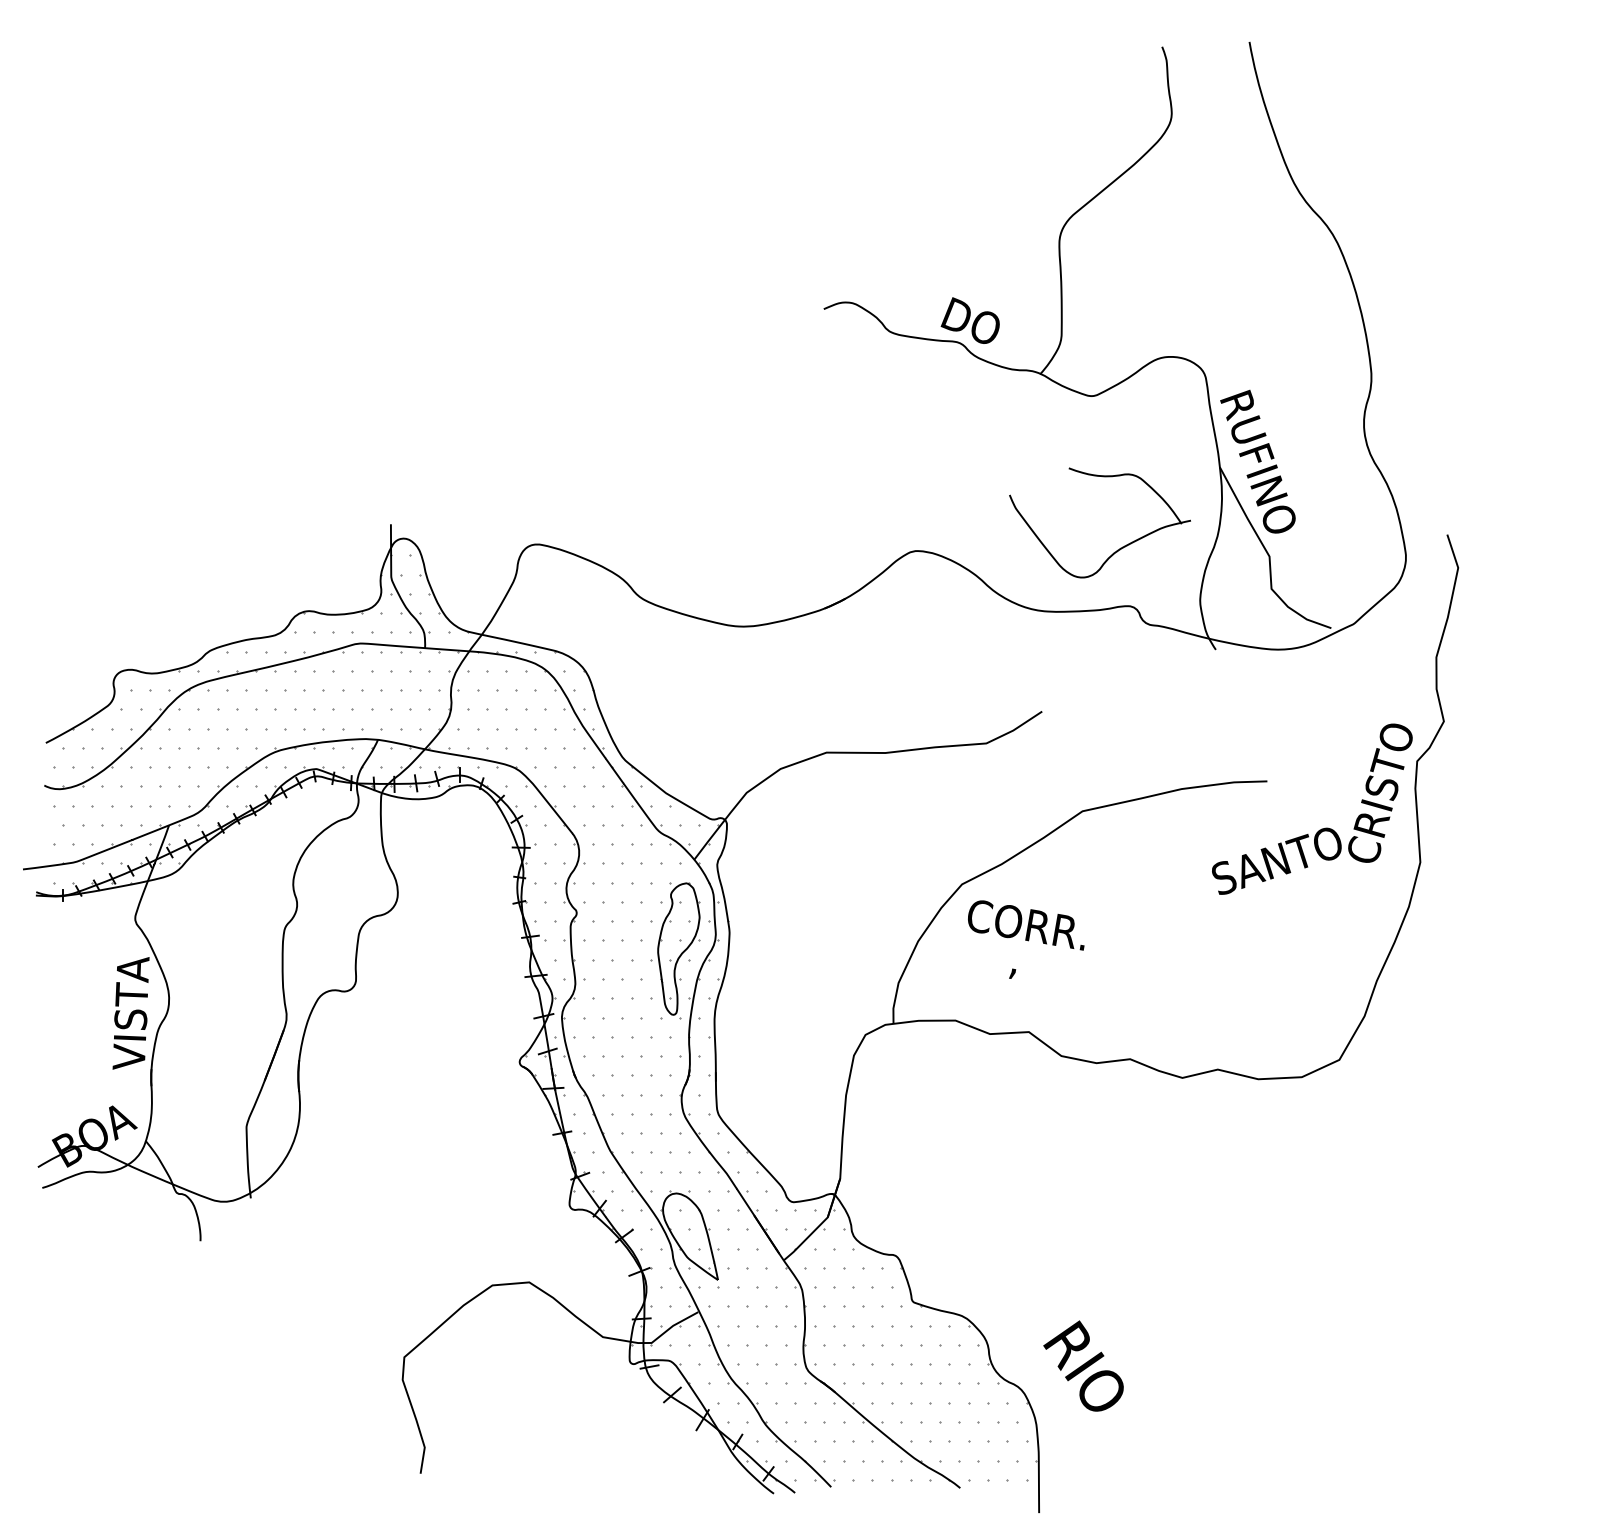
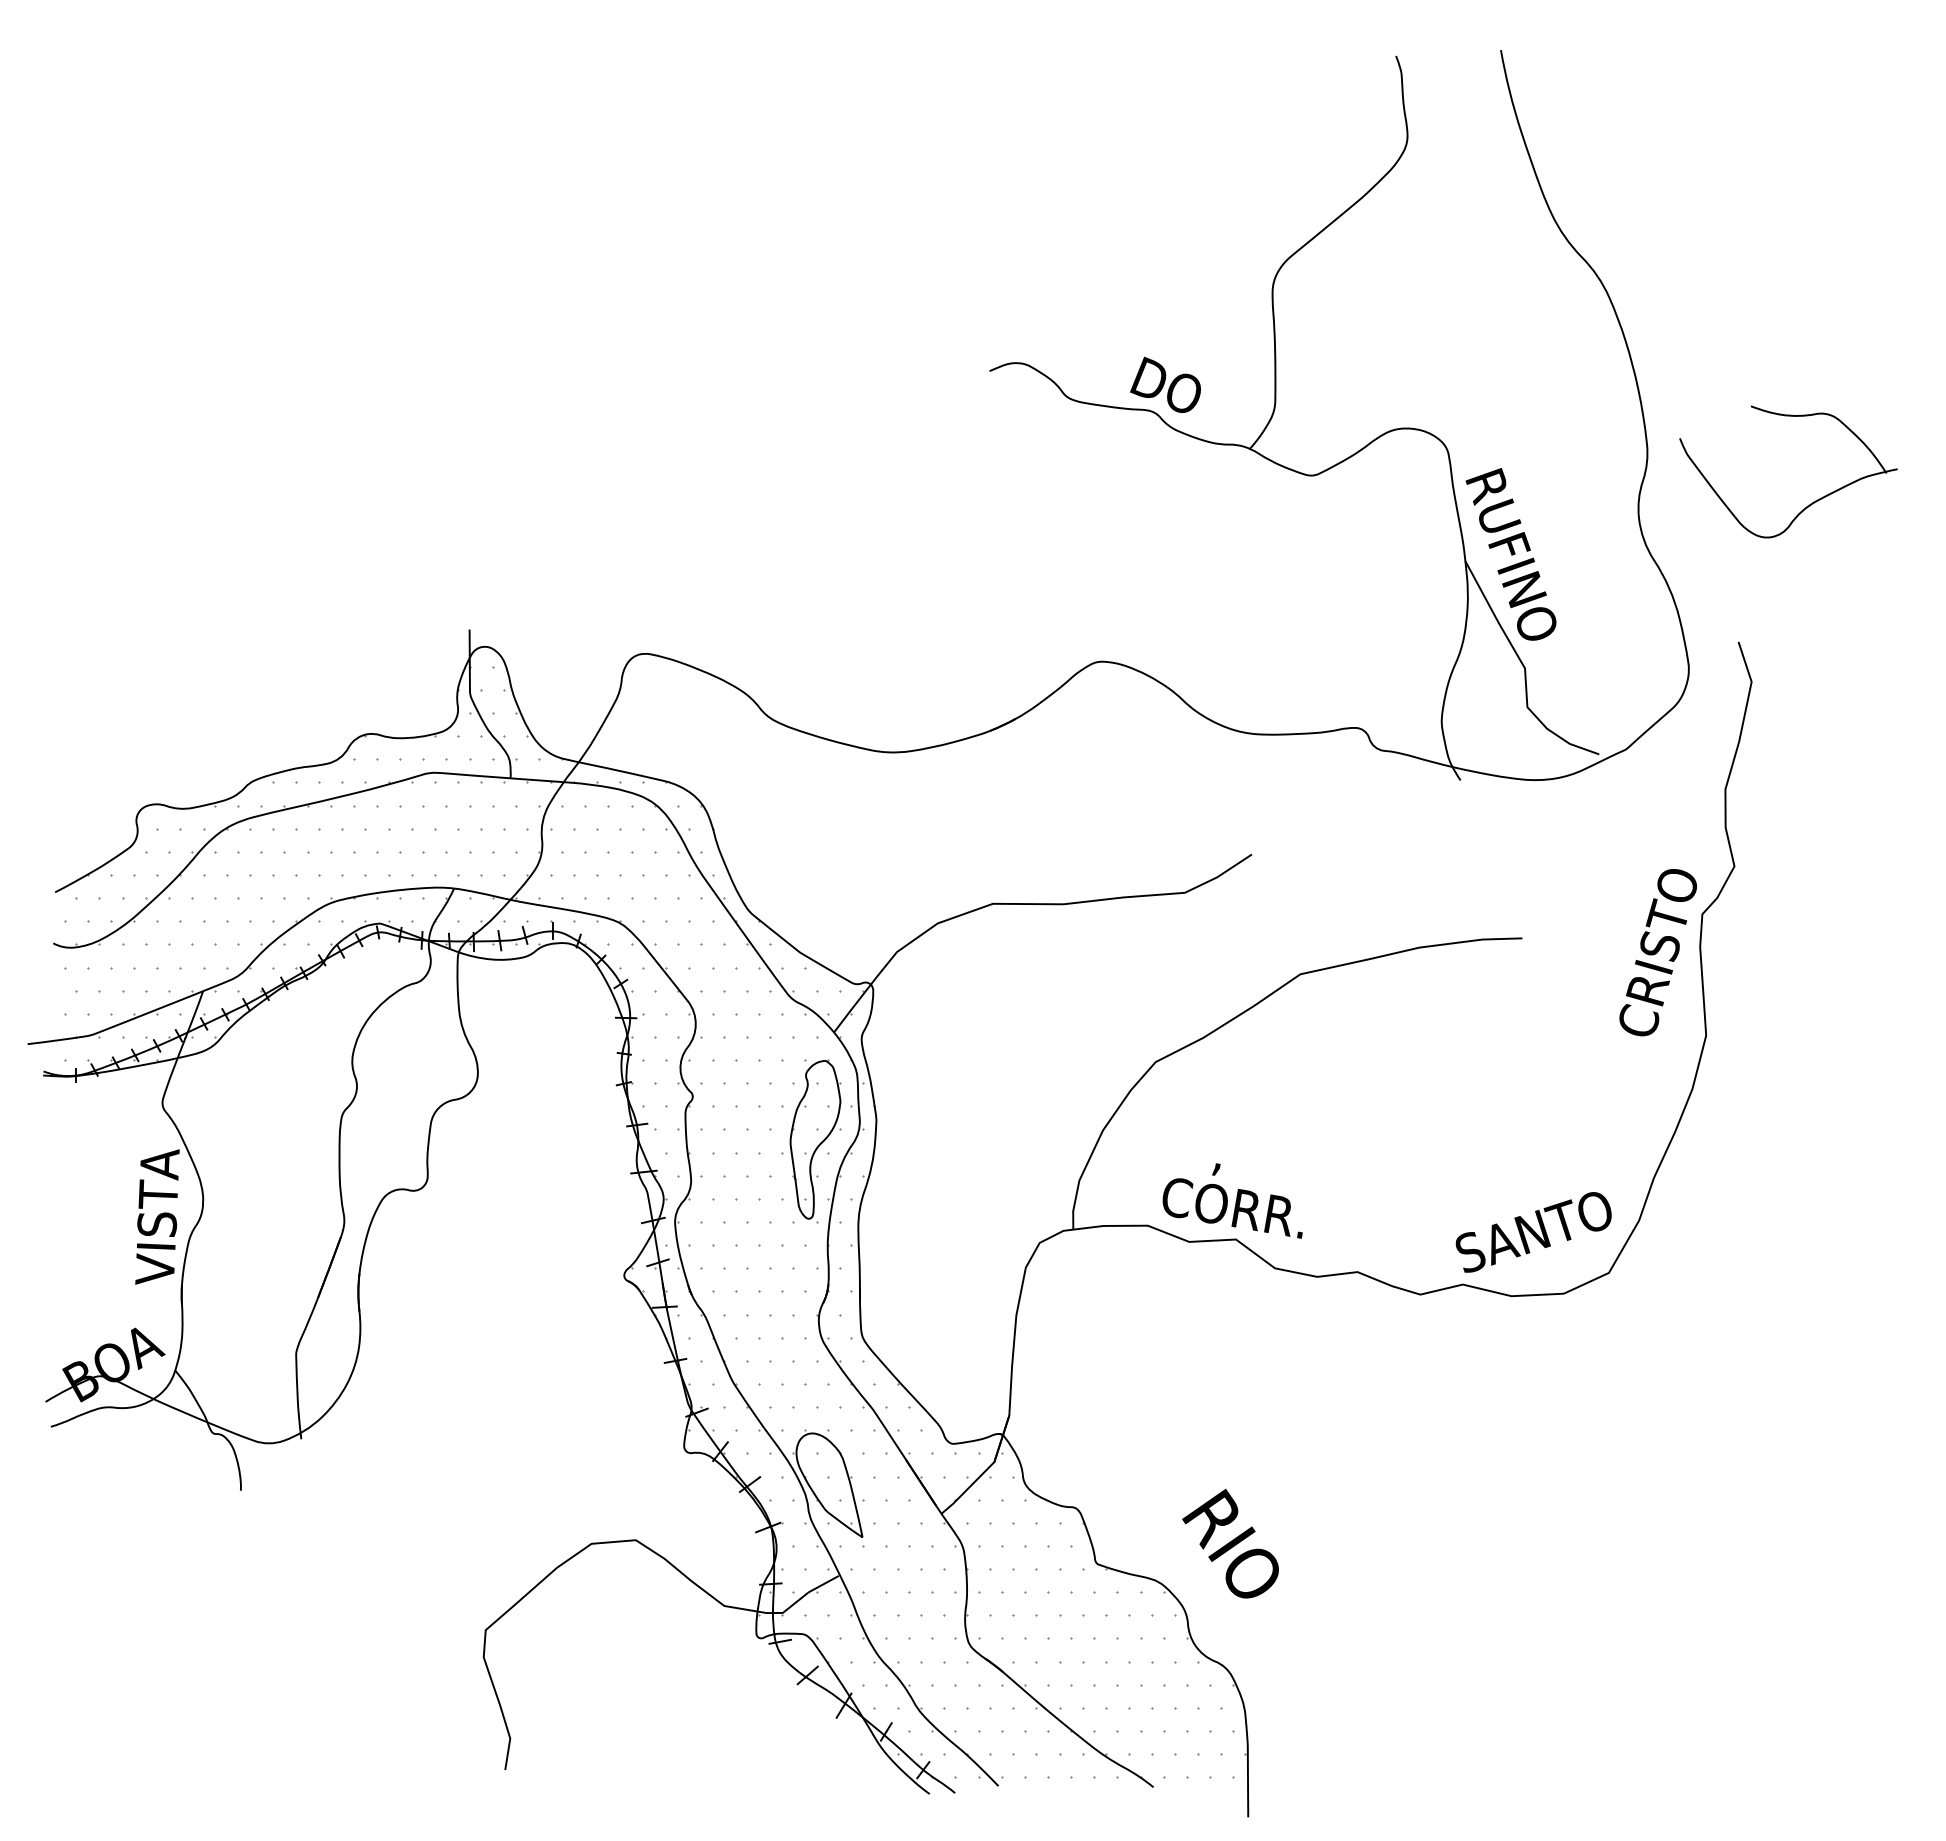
part: (1118, 549) -> (1810, 503), moved
text: (1276, 861) -> (1533, 1232), moved
text: (1026, 925) -> (1232, 1208), moved
text: (1083, 1365) -> (1230, 1543), moved

